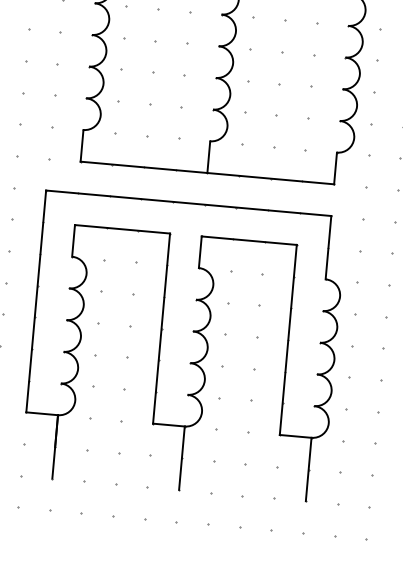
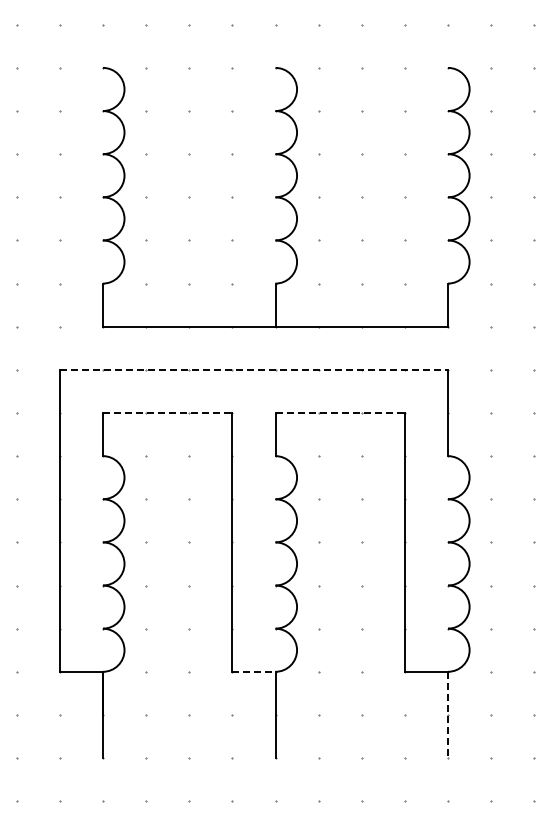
line: (189, 203) -> (254, 369), solid -> dashed
line: (122, 229) -> (167, 413), solid -> dashed
line: (249, 241) -> (340, 413), solid -> dashed
line: (168, 424) -> (253, 671), solid -> dashed
line: (308, 469) -> (448, 715), solid -> dashed

